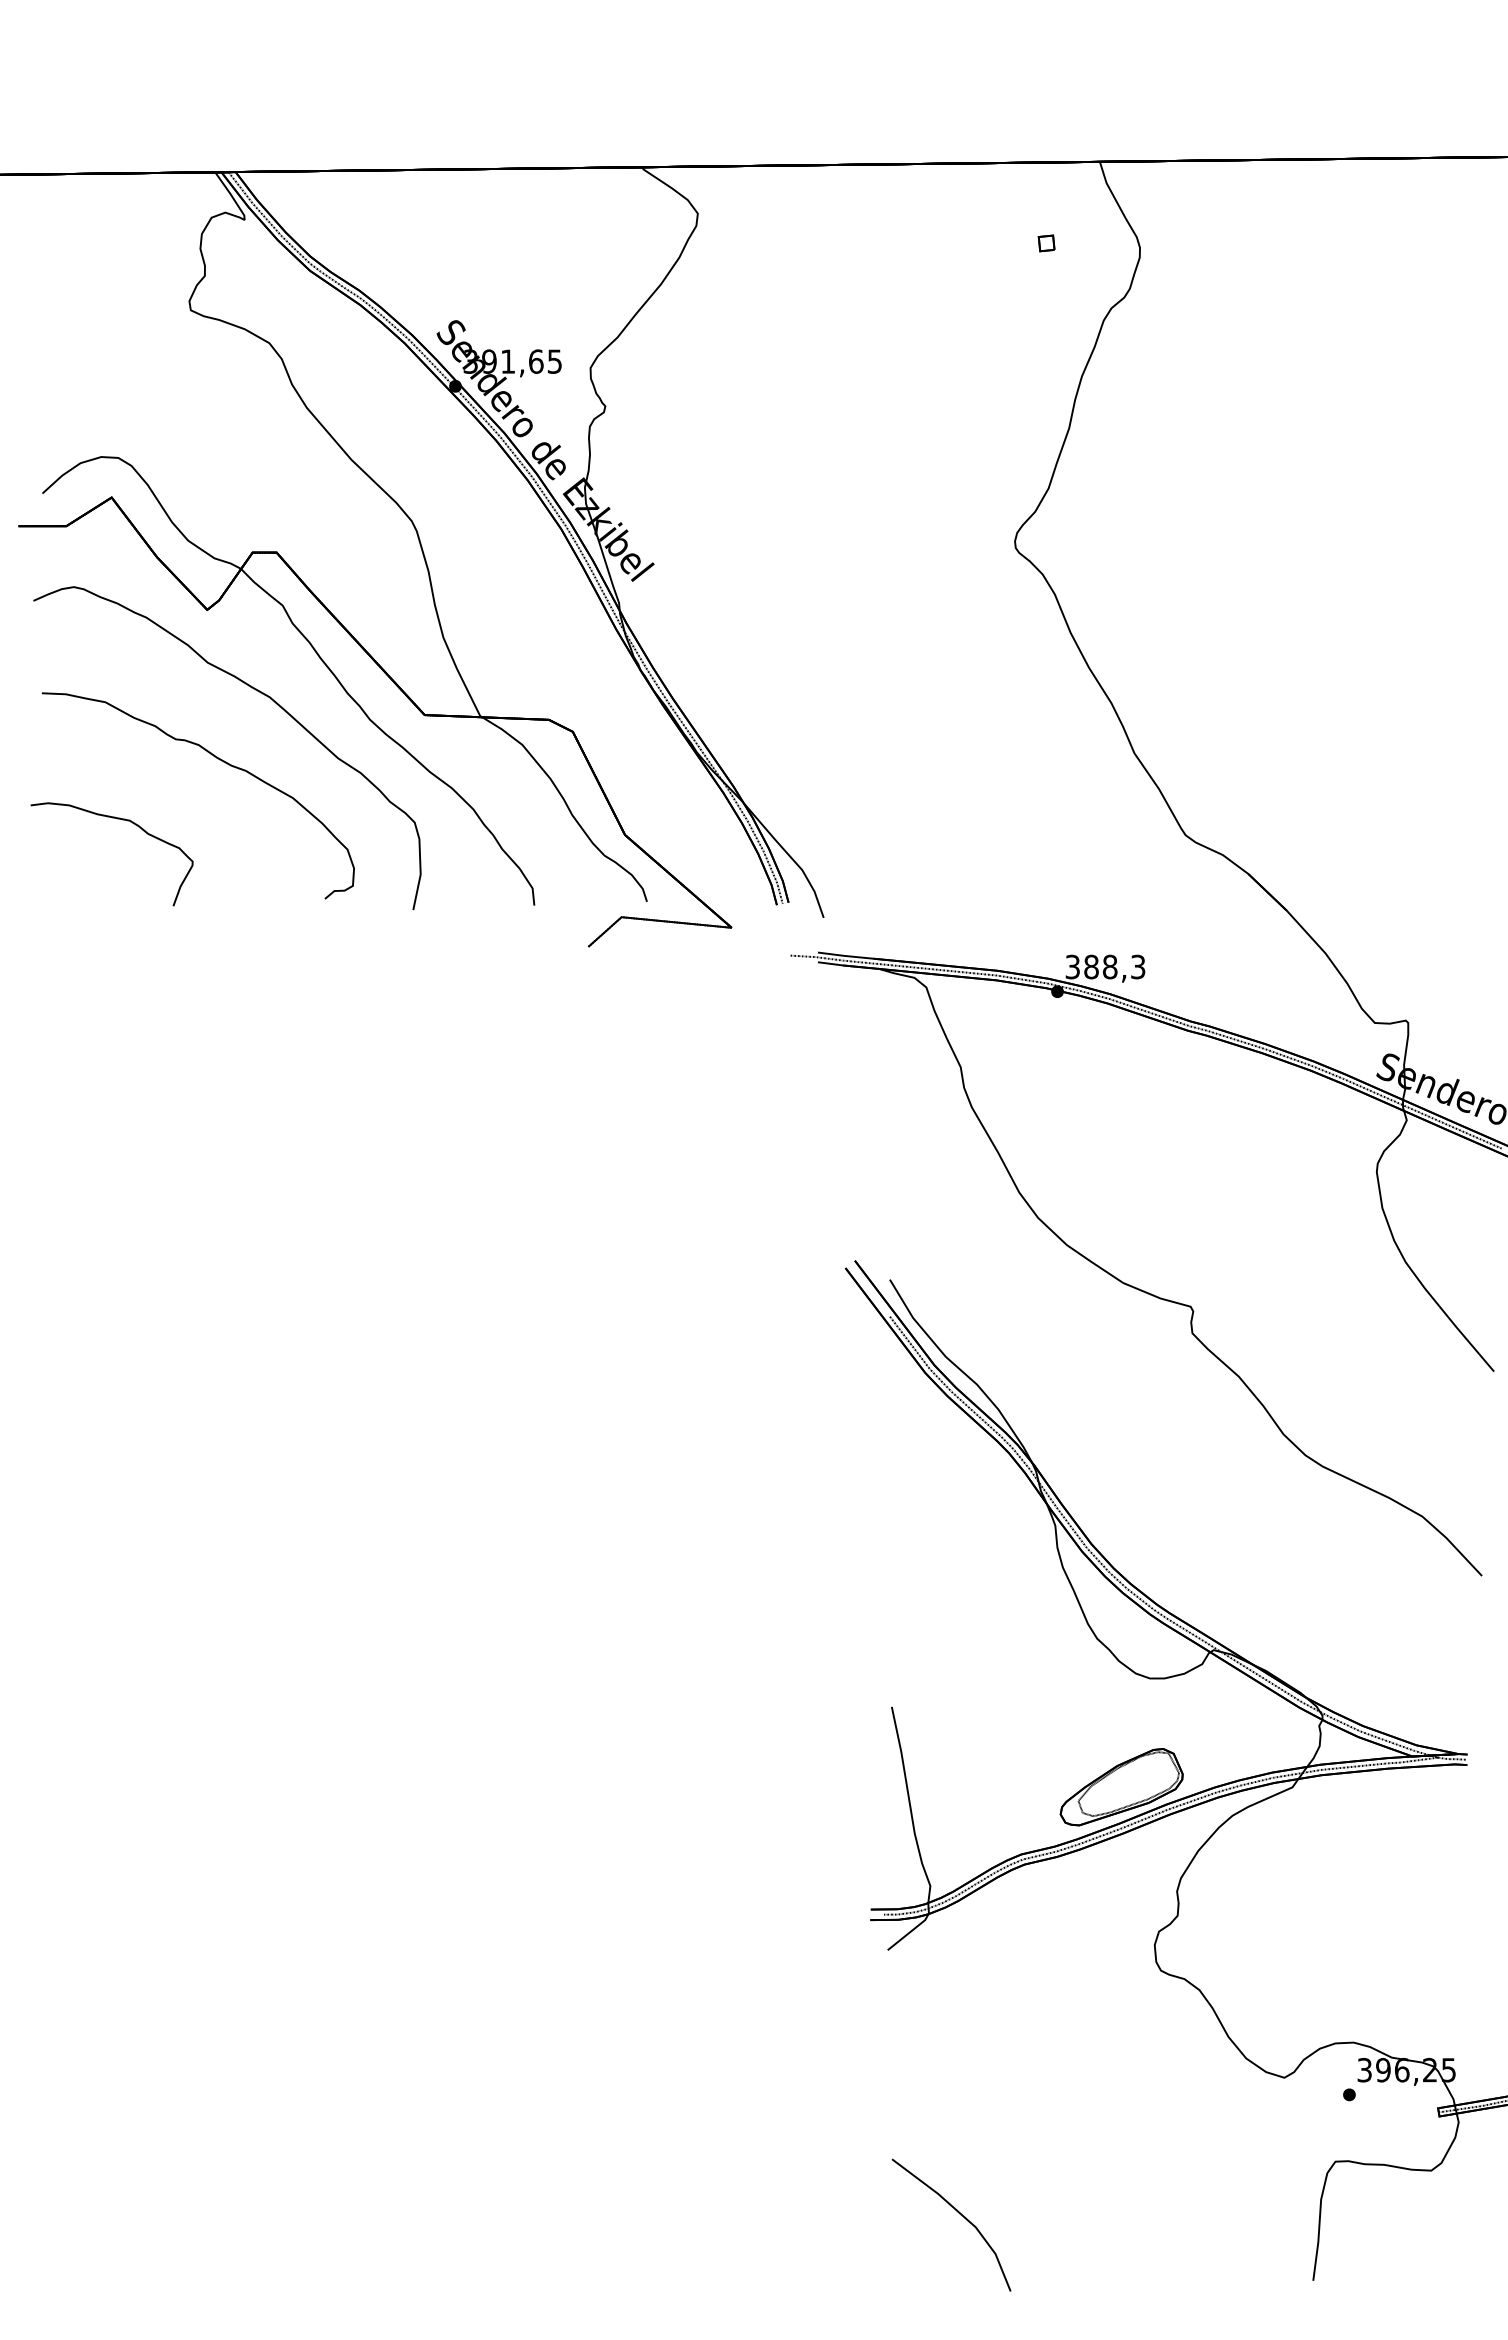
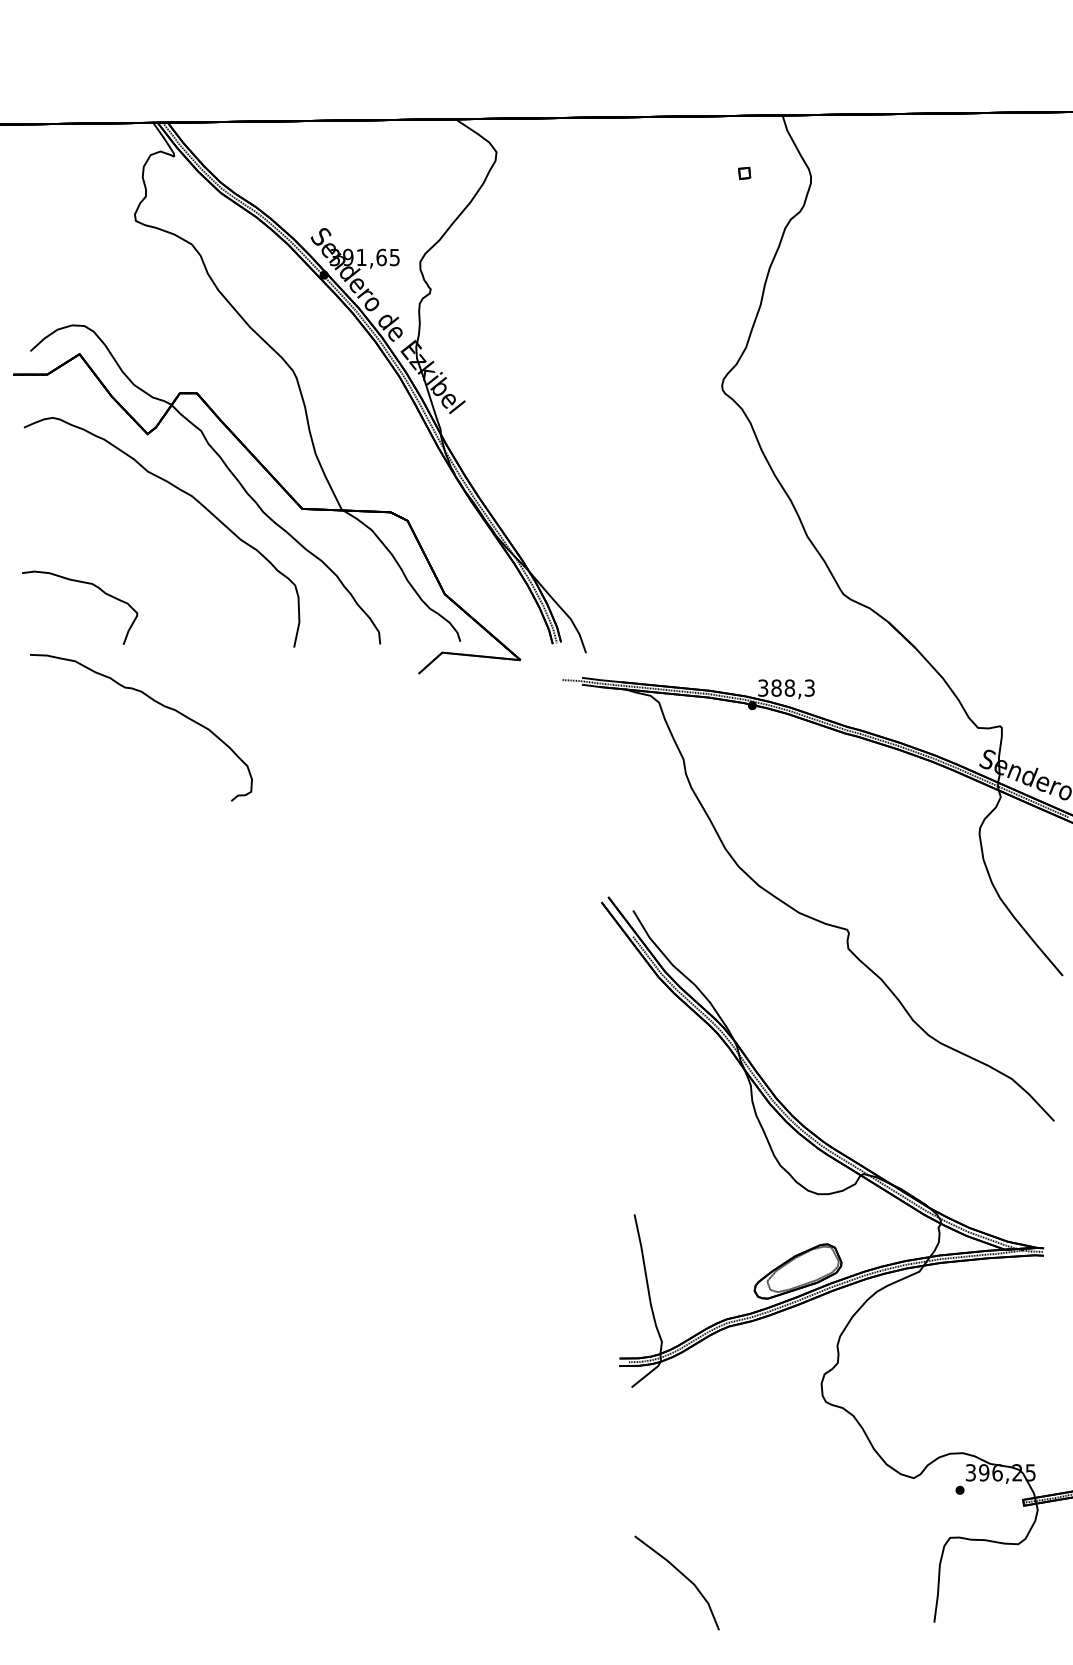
part: (219, 760) -> (156, 702), moved

